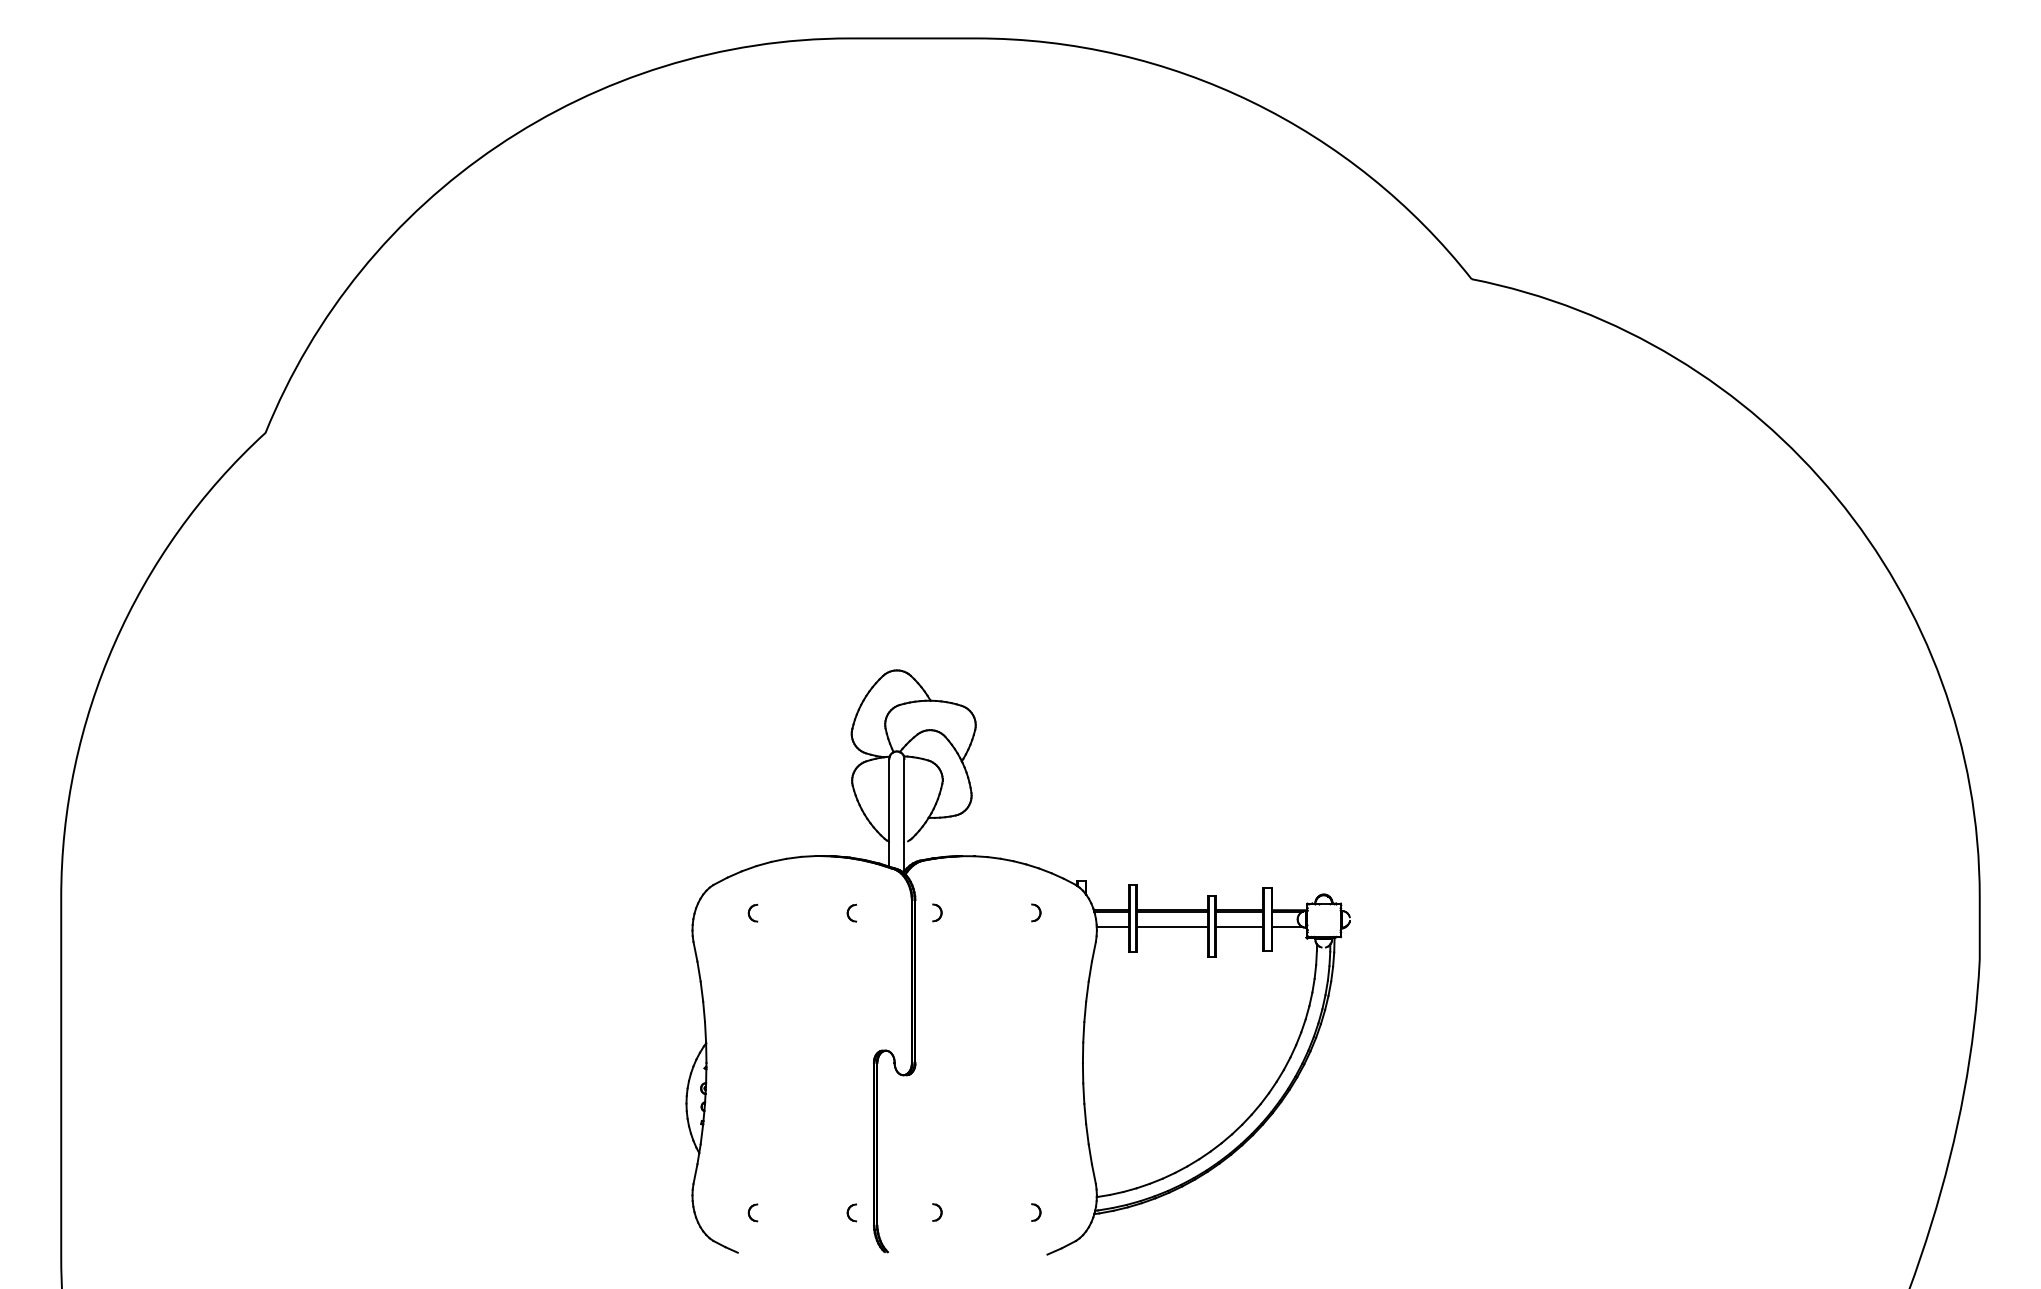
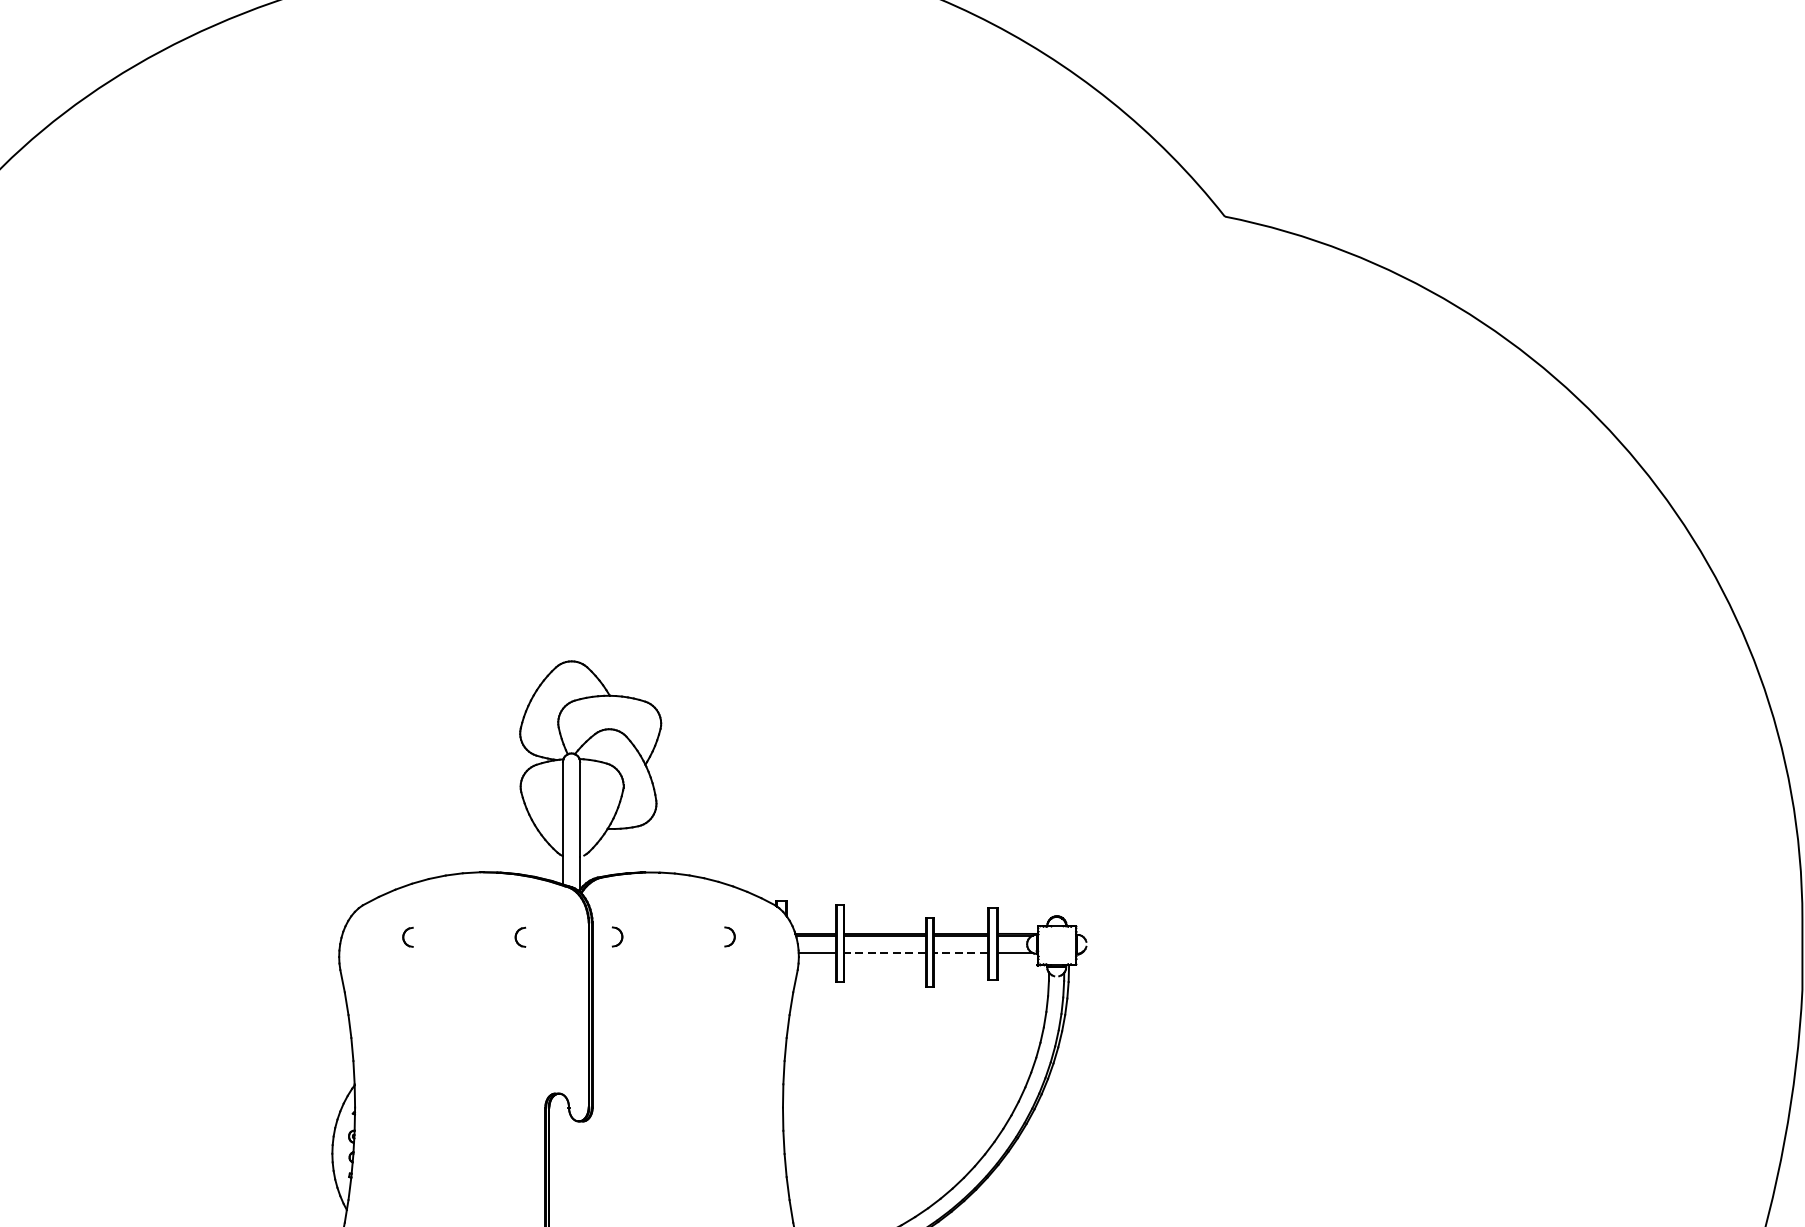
line: (1172, 927) -> (884, 953), solid -> dashed
line: (1239, 927) -> (960, 953), solid -> dashed

